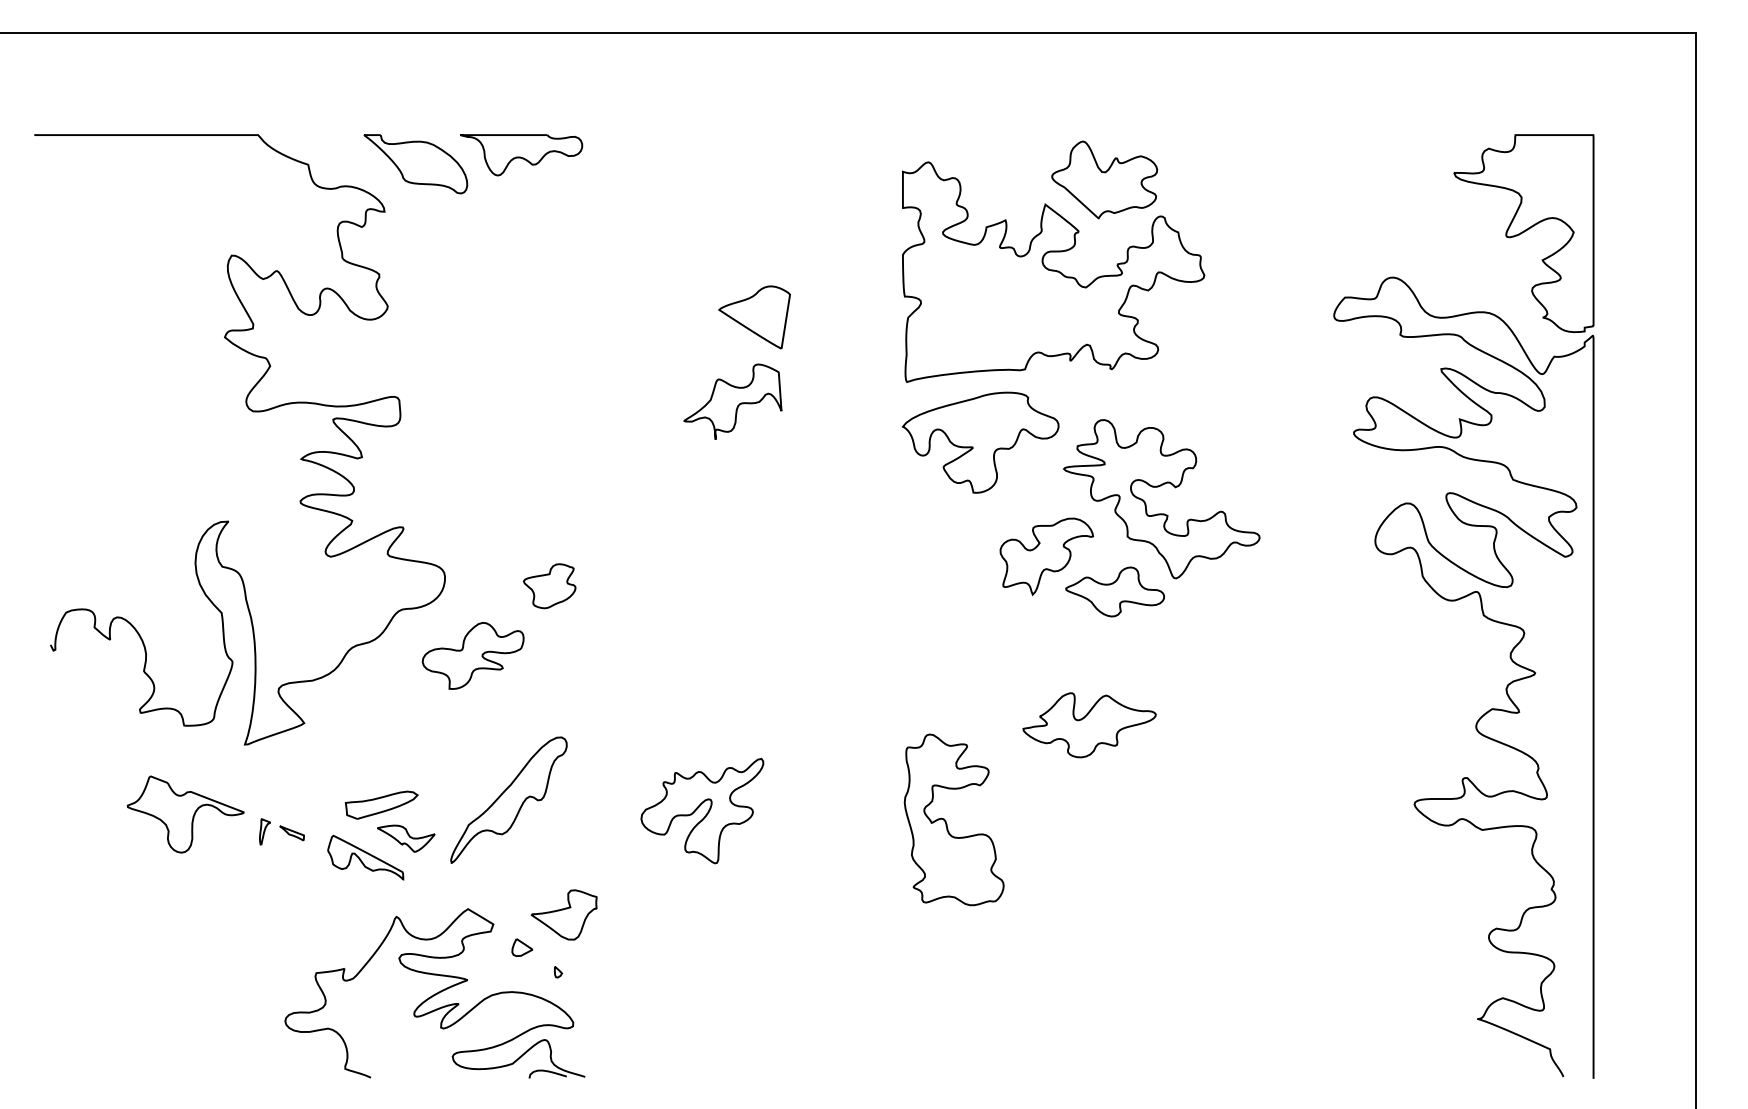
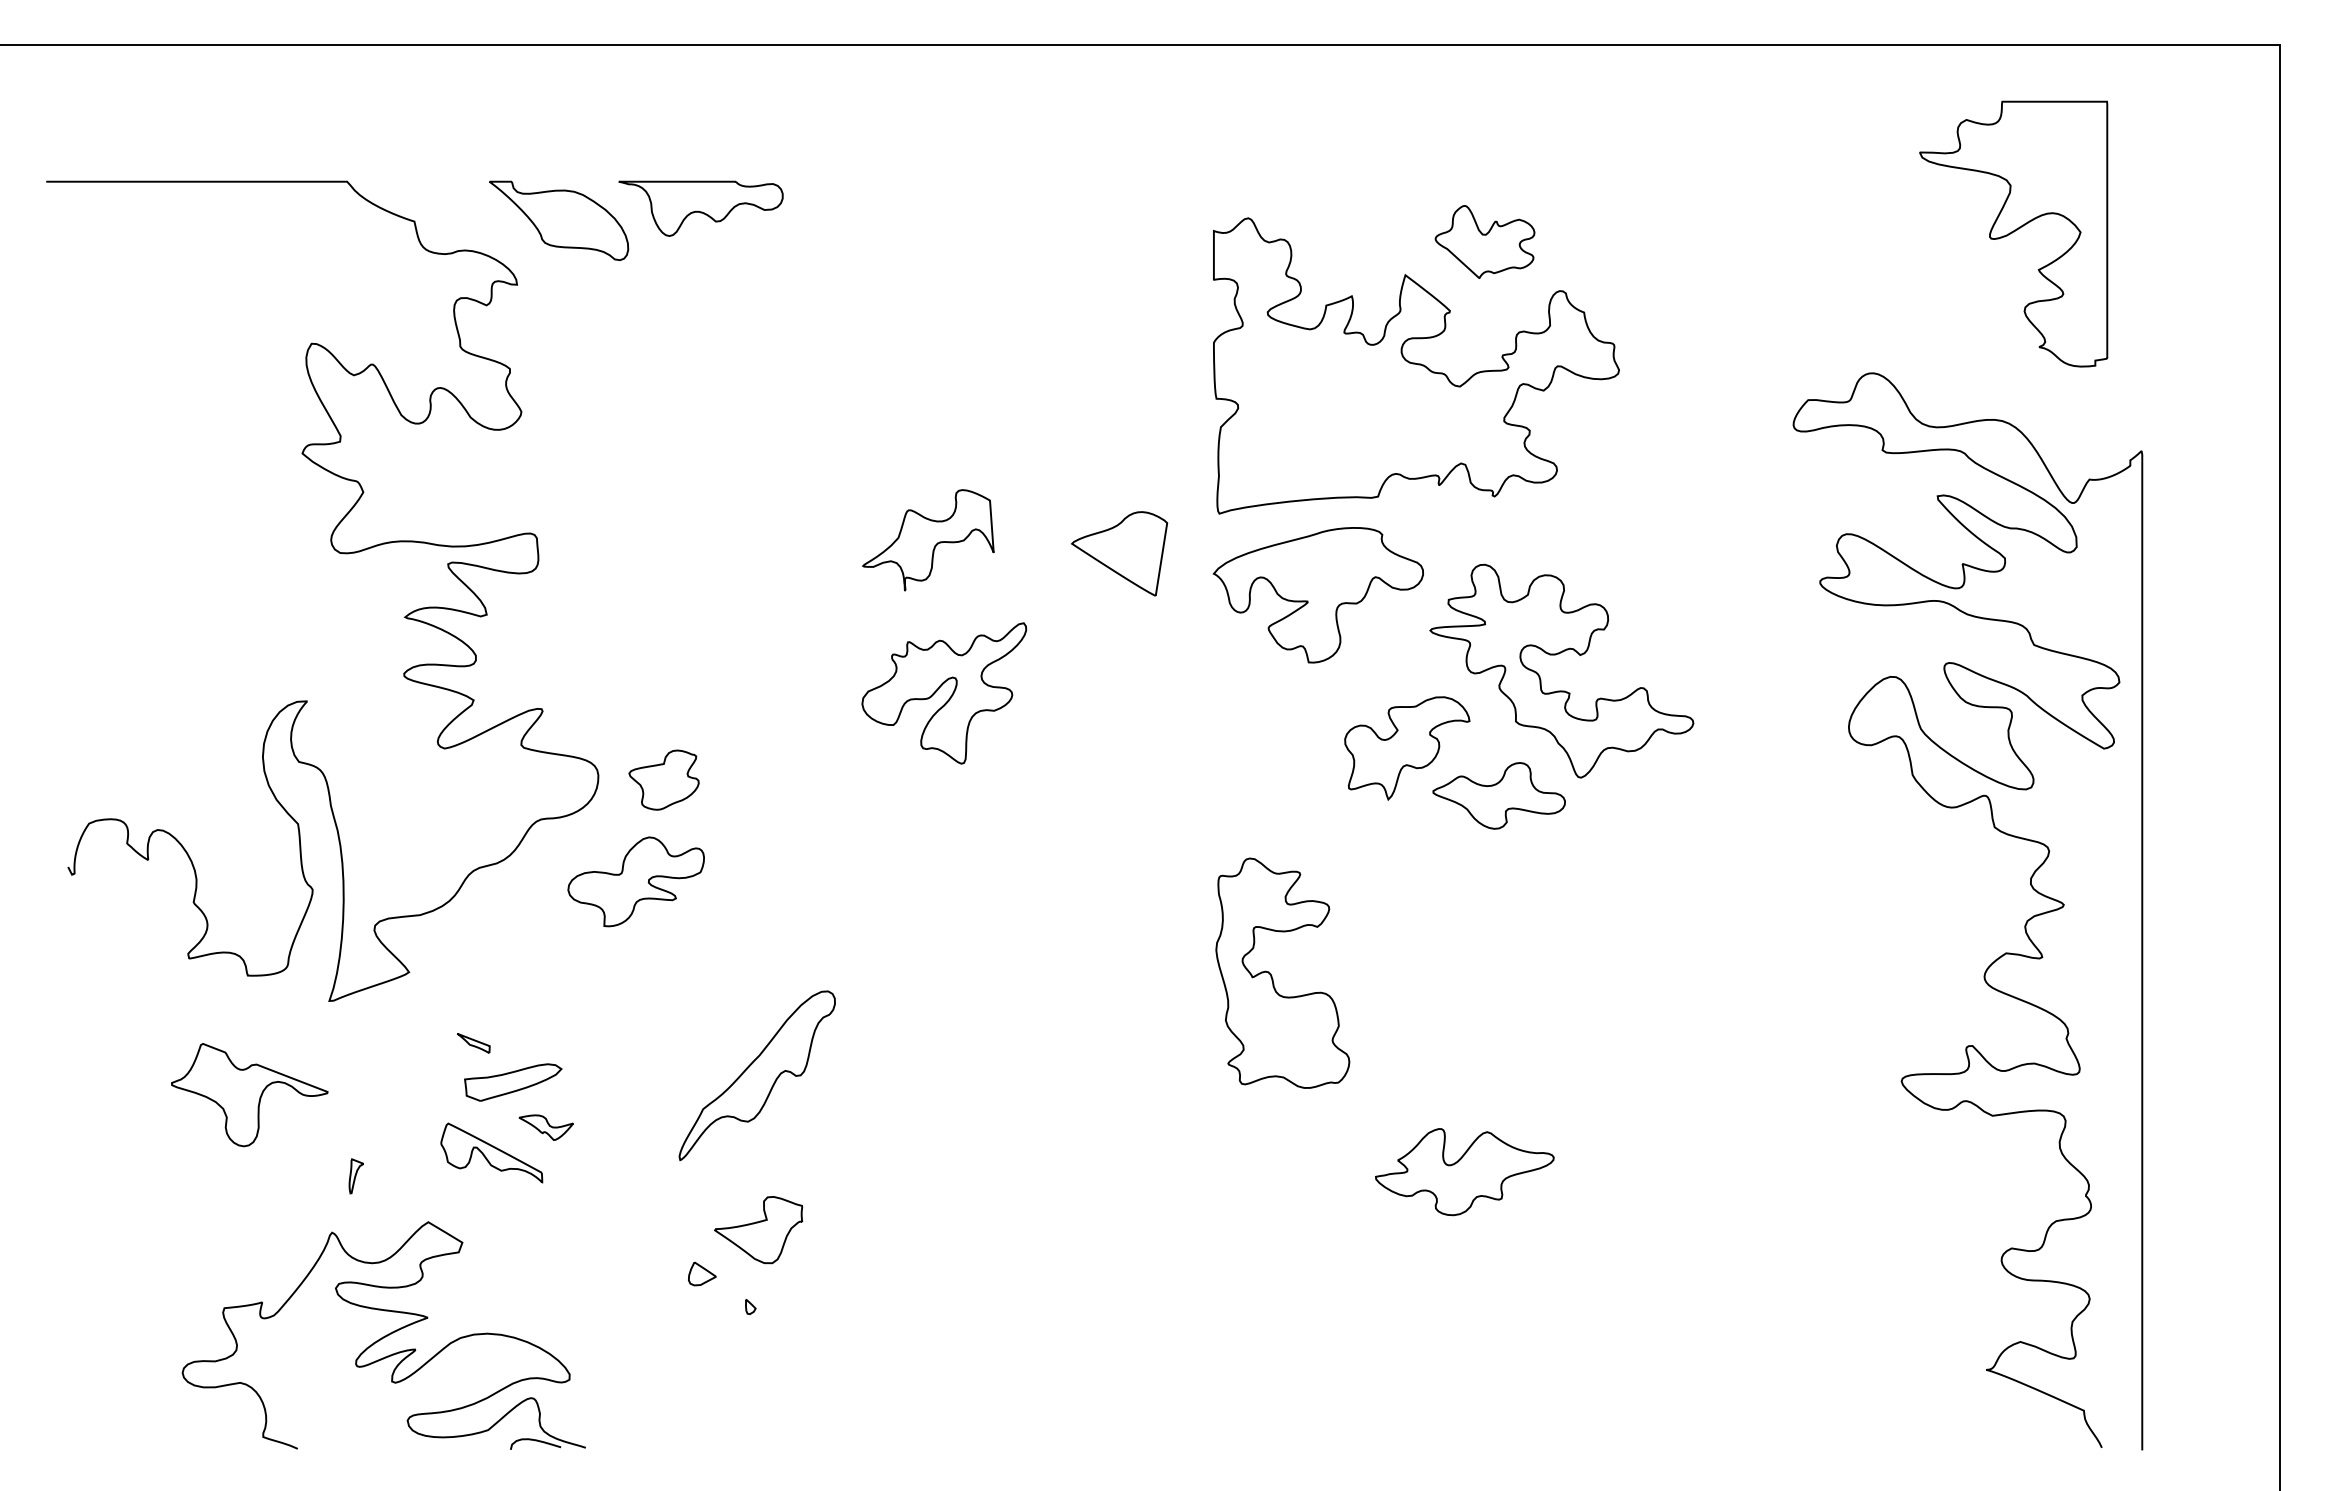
part: (1104, 179) -> (1484, 241), size x0.7
part: (1523, 233) -> (2013, 233), moved
part: (754, 317) -> (1119, 553), moved
part: (733, 402) -> (928, 540), moved
part: (549, 585) -> (663, 779), moved
part: (1089, 725) -> (1464, 1172), moved
part: (508, 799) -> (756, 1075), moved
part: (706, 814) -> (949, 697), moved
part: (946, 821) -> (1272, 975), moved
part: (264, 831) -> (355, 1176), moved
part: (291, 833) -> (473, 1043), moved
part: (406, 838) -> (546, 1127), size x0.7
part: (434, 993) -> (383, 1335), moved

